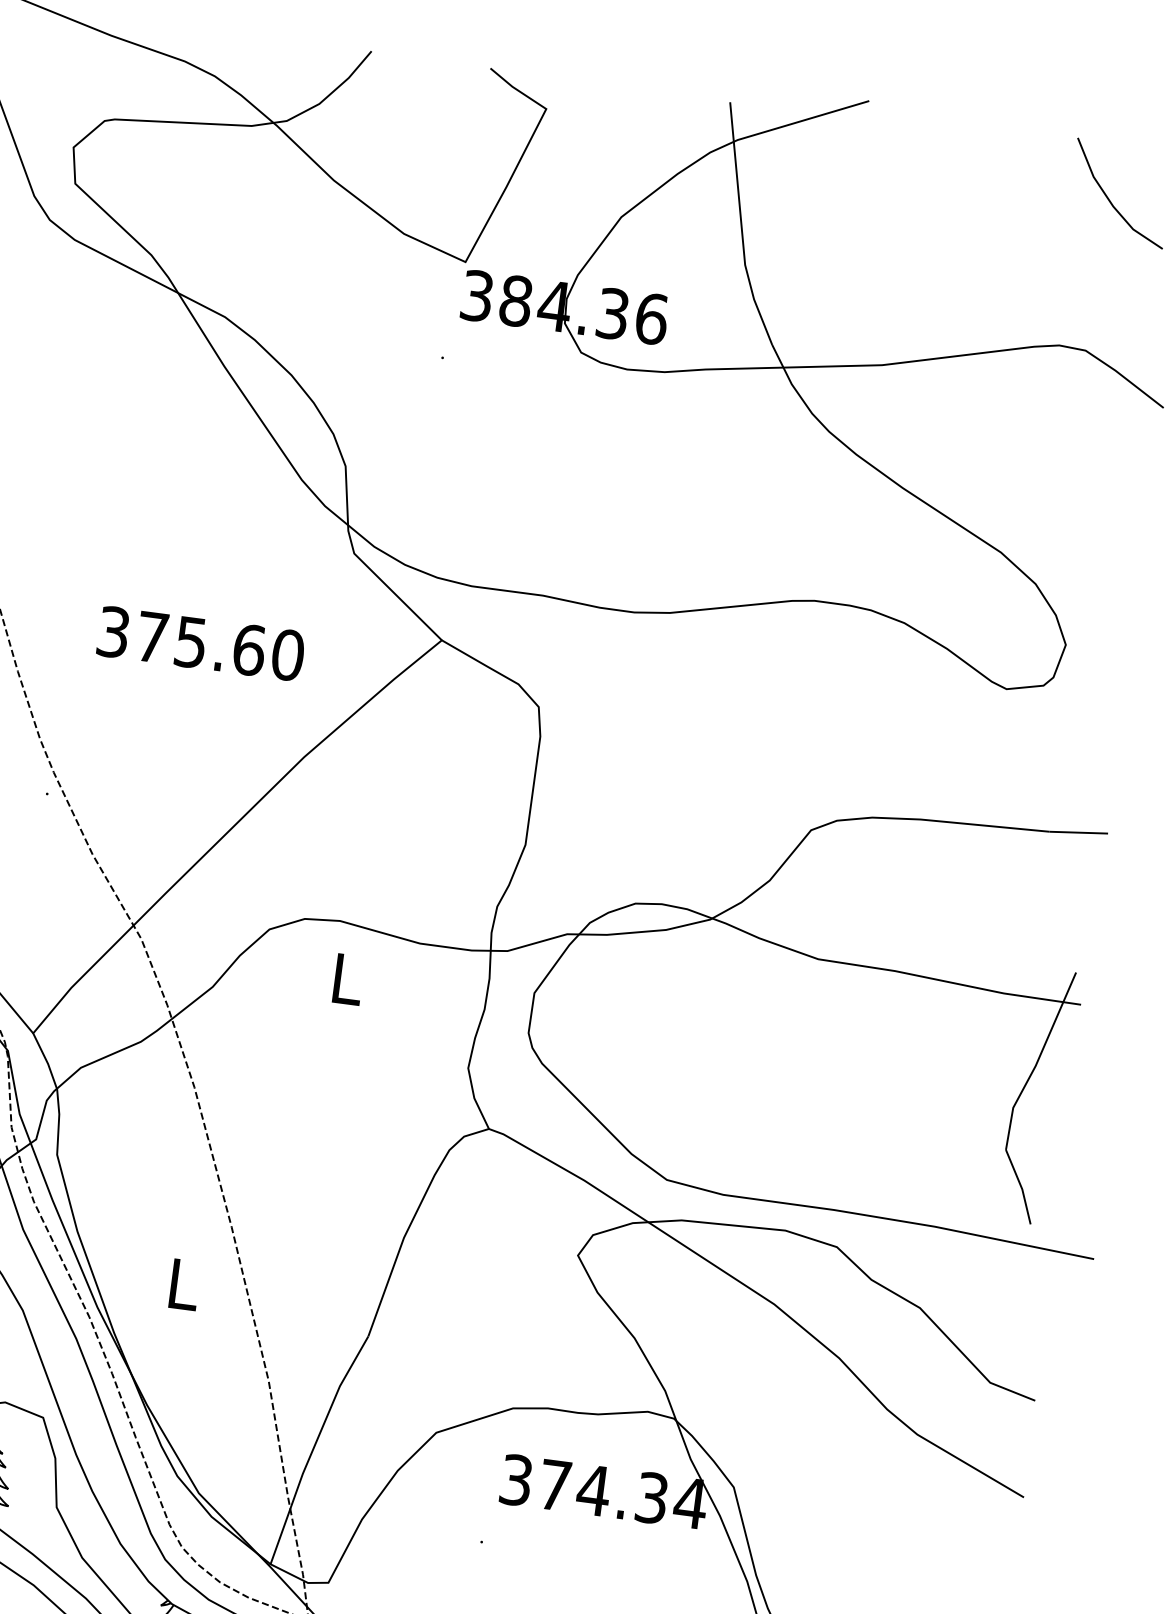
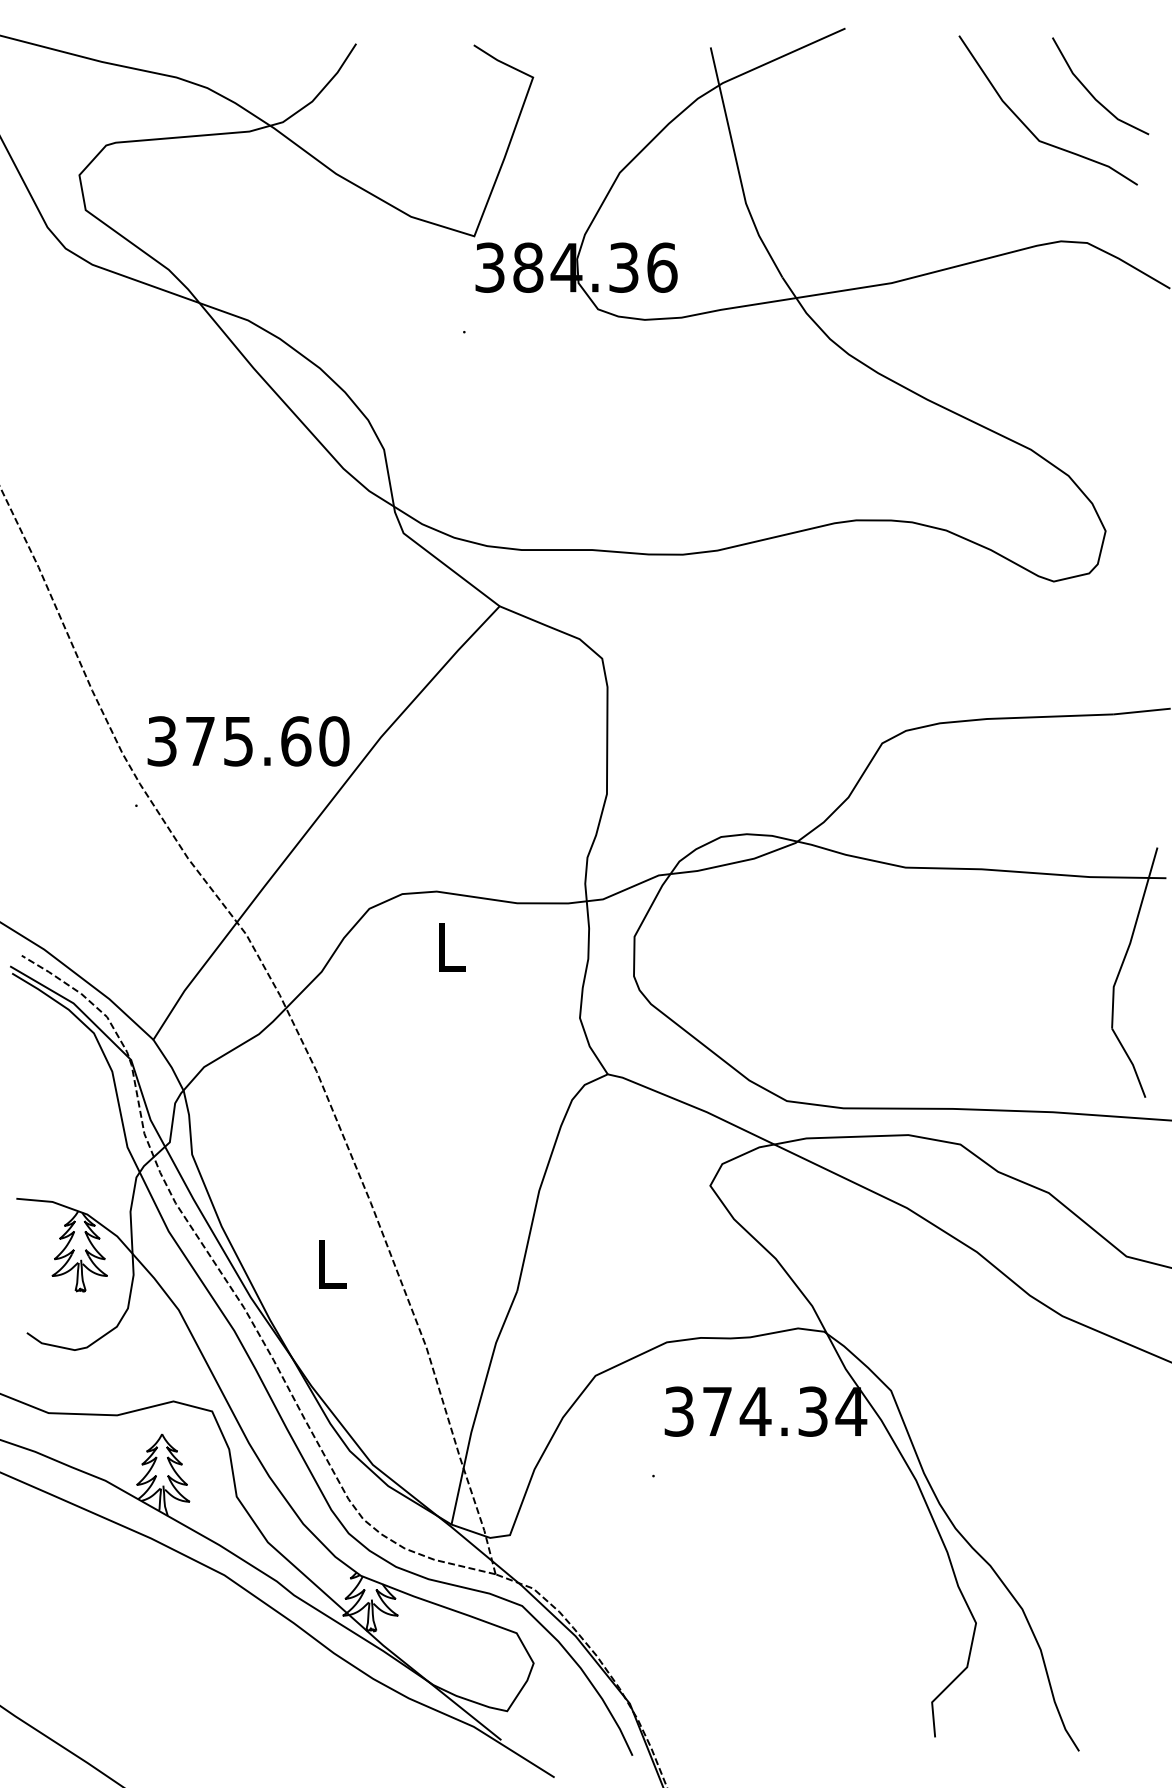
curve: (1042, 226) -> (1029, 128), added
text: (201, 643) -> (248, 741), moved

